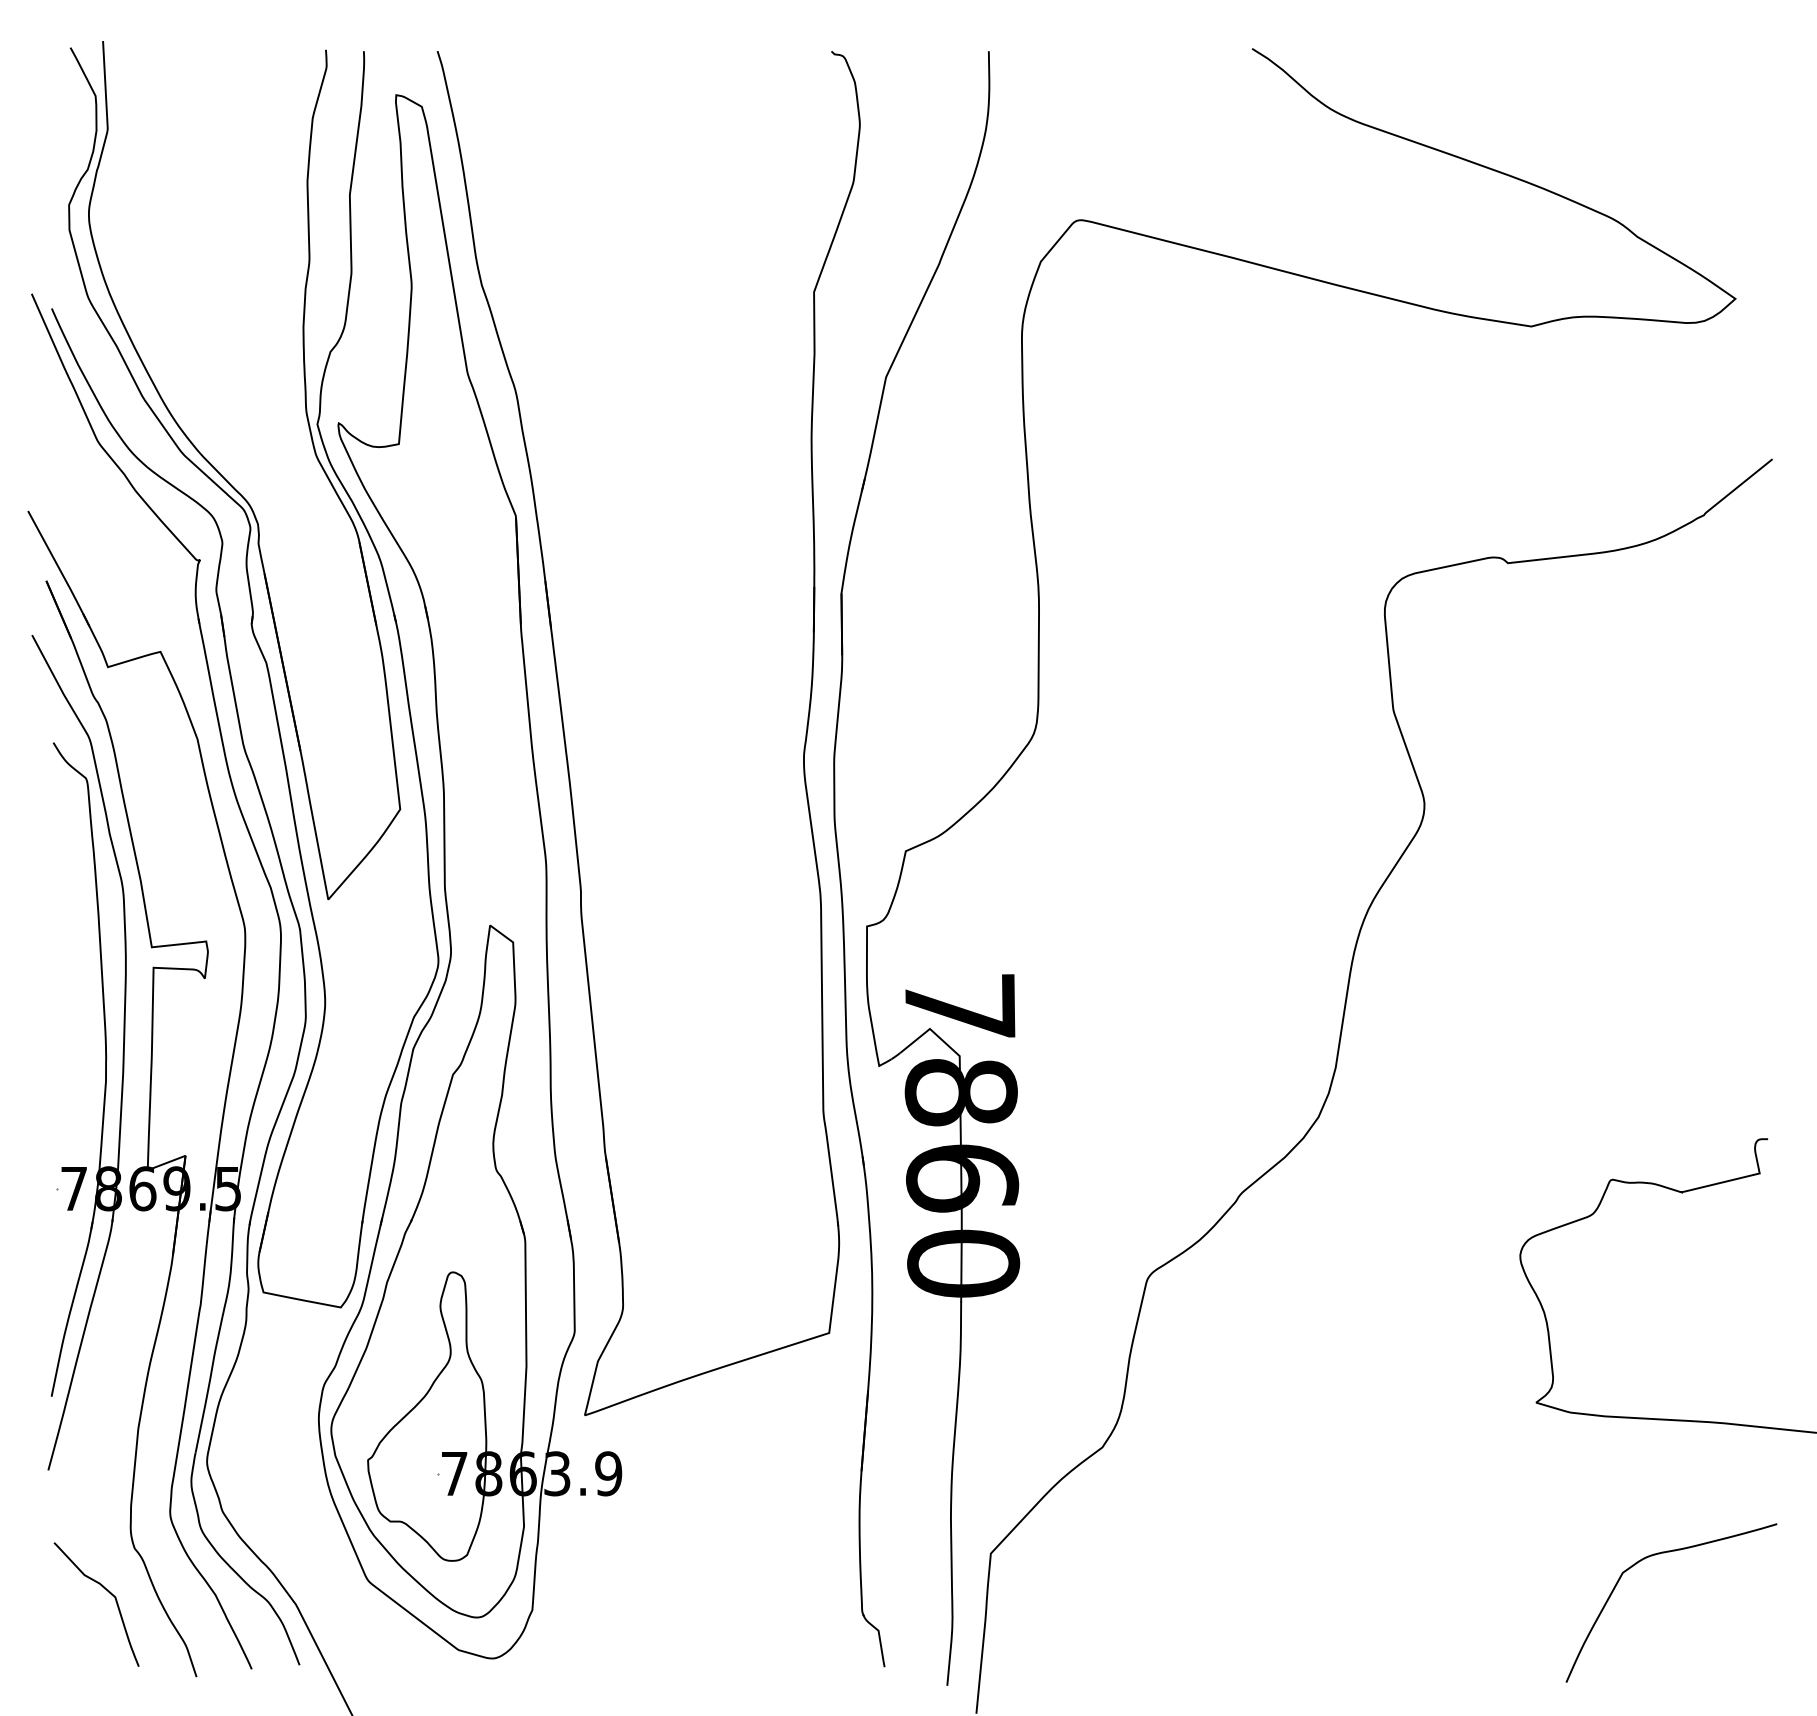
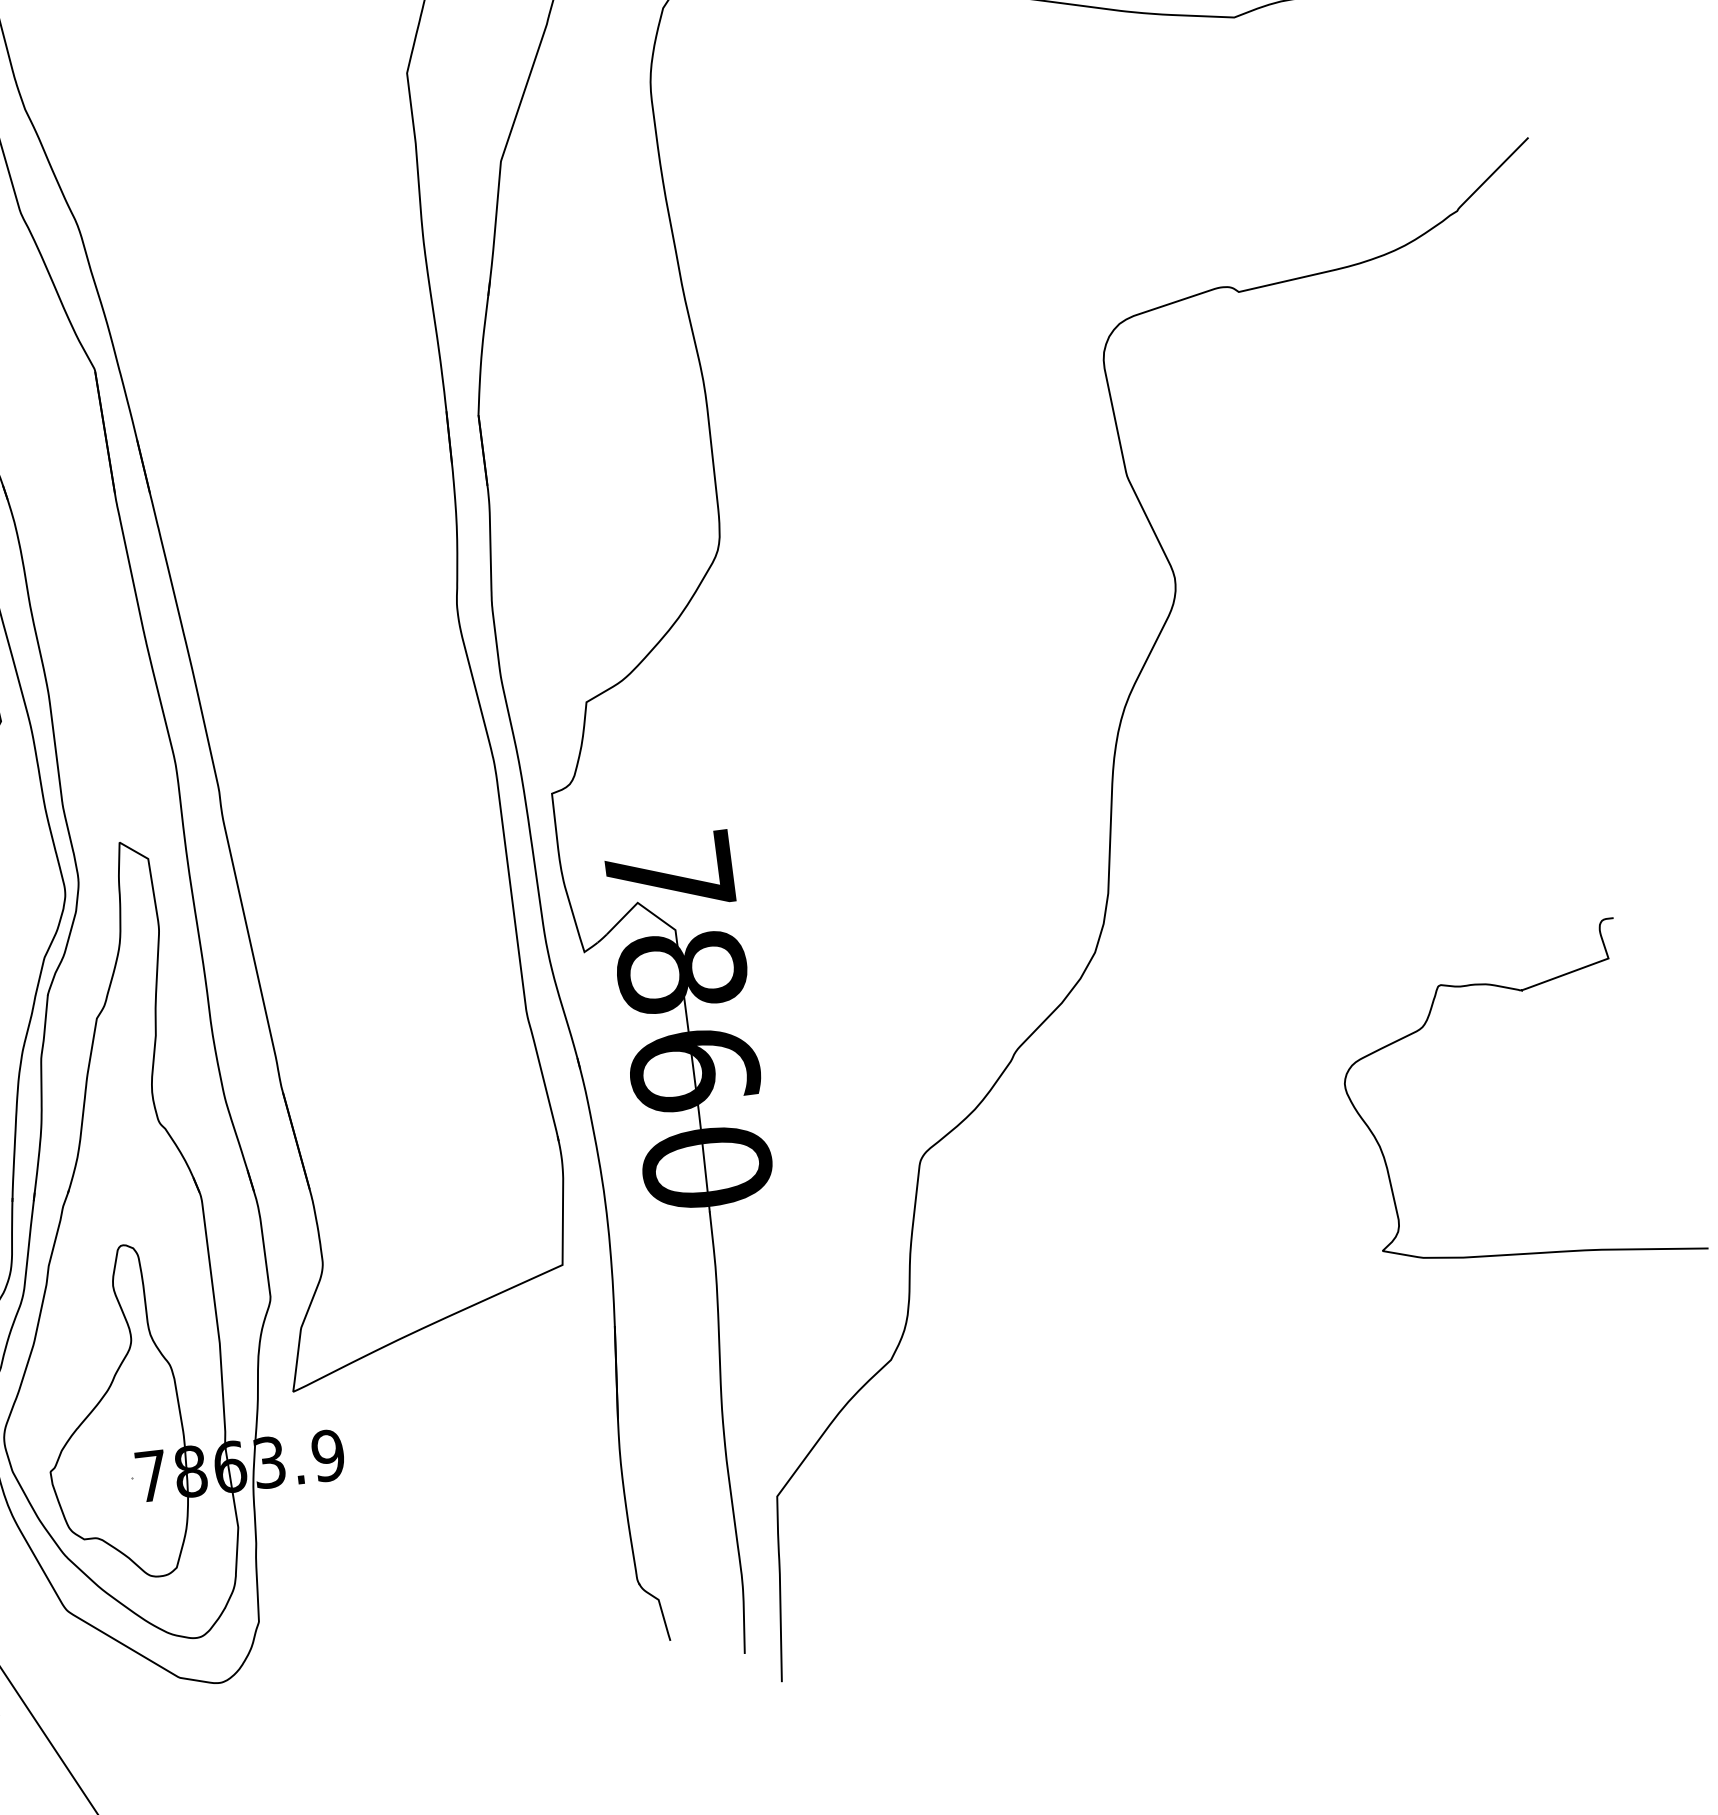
curve: (1659, 1554) -> (1544, 1408), removed

